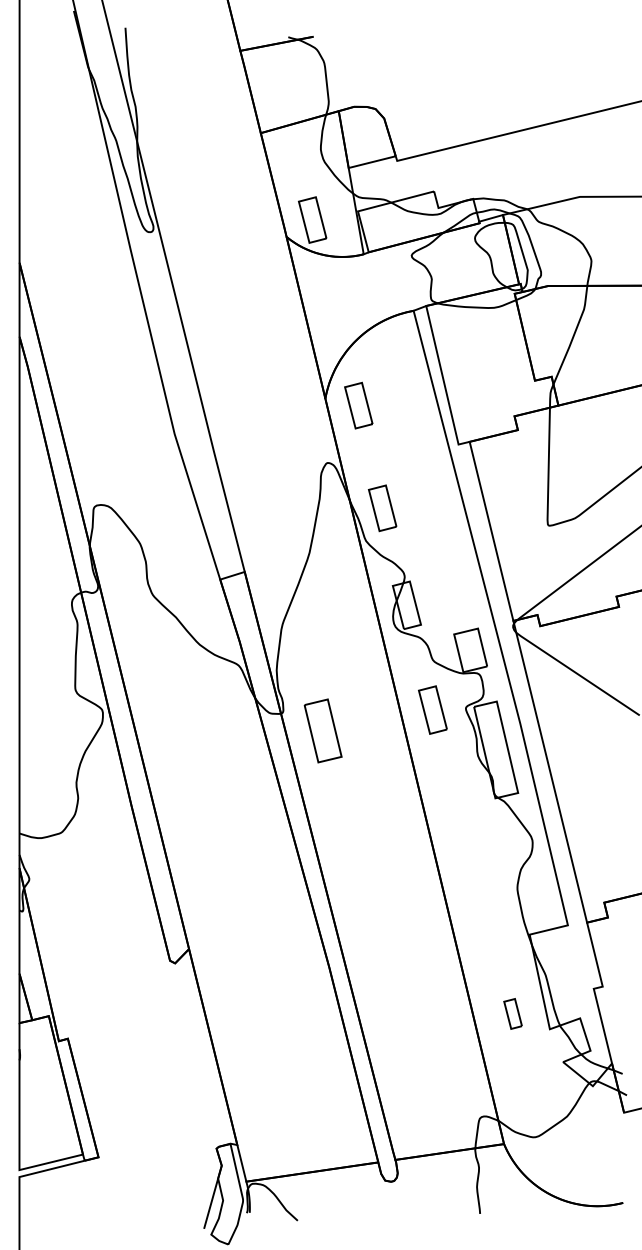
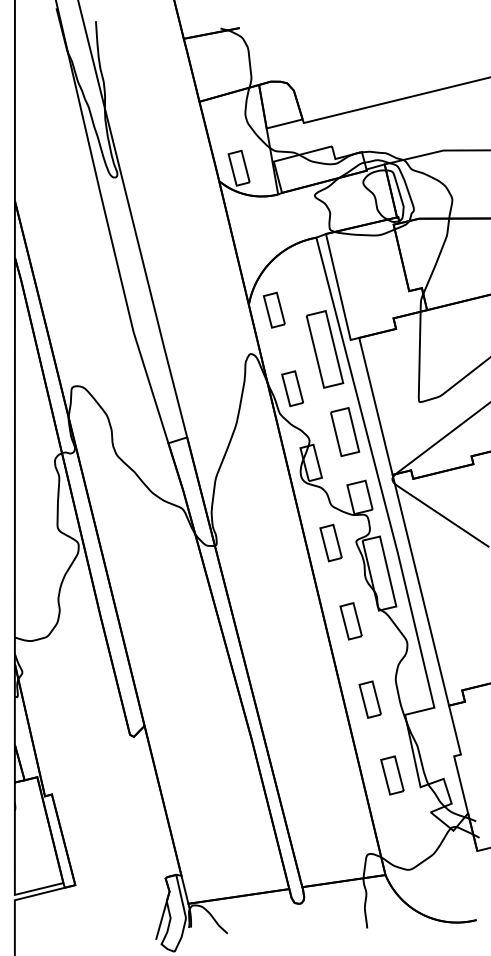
part: (424, 456) -> (324, 349), added
part: (322, 730) -> (344, 431), moved
part: (458, 812) -> (350, 621), added
part: (483, 914) -> (369, 699), added
part: (512, 1013) -> (391, 775), size x1.67

